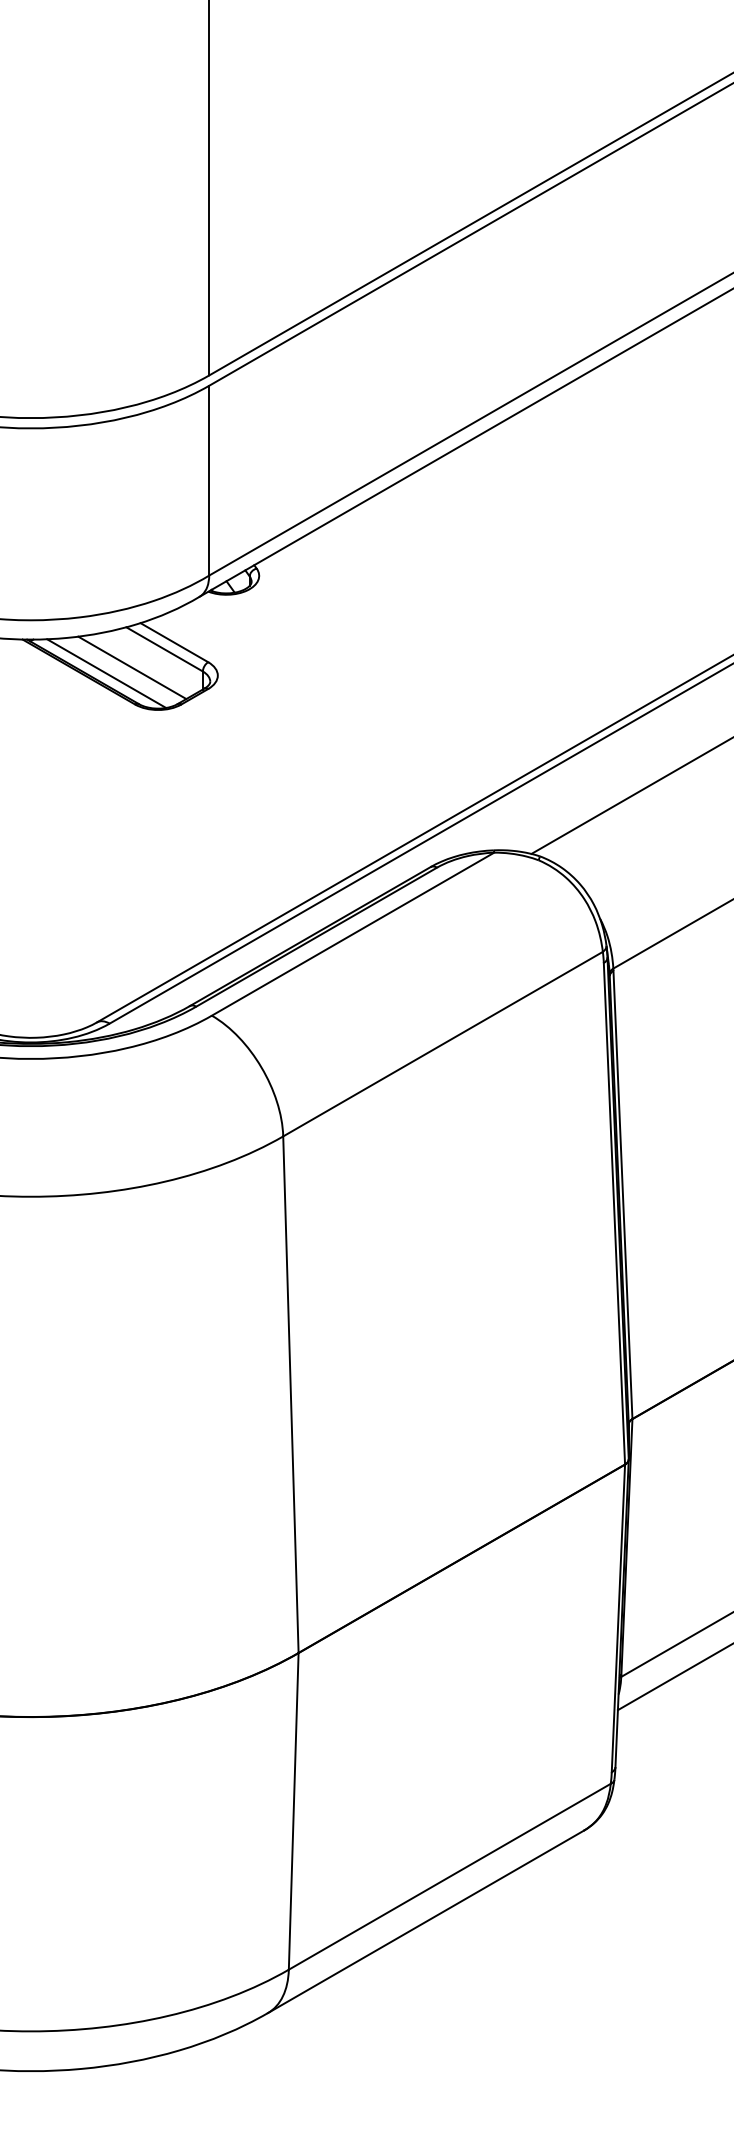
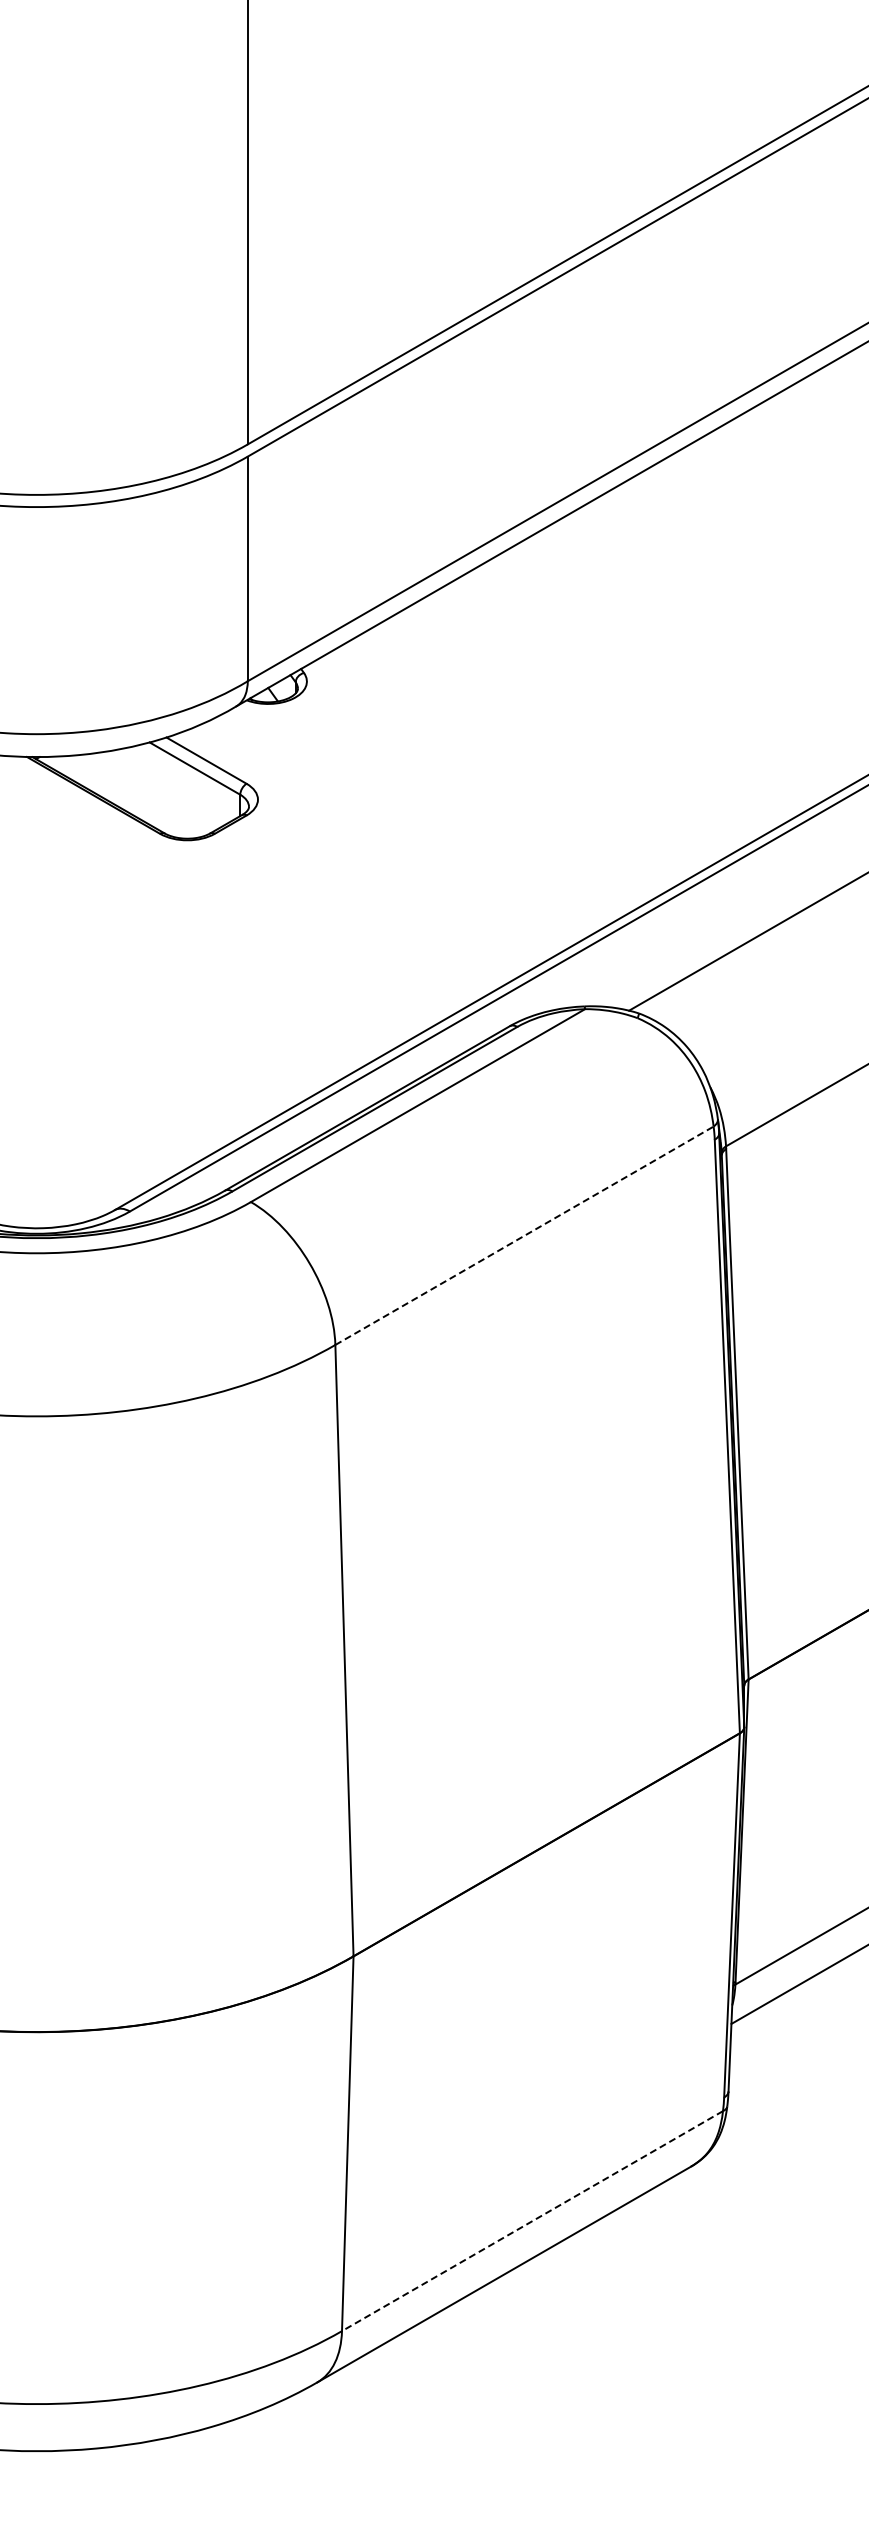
line: (132, 667) -> (156, 790), removed
line: (106, 672) -> (126, 796), removed
line: (443, 1043) -> (524, 1235), solid -> dashed
line: (449, 1877) -> (532, 2221), solid -> dashed

